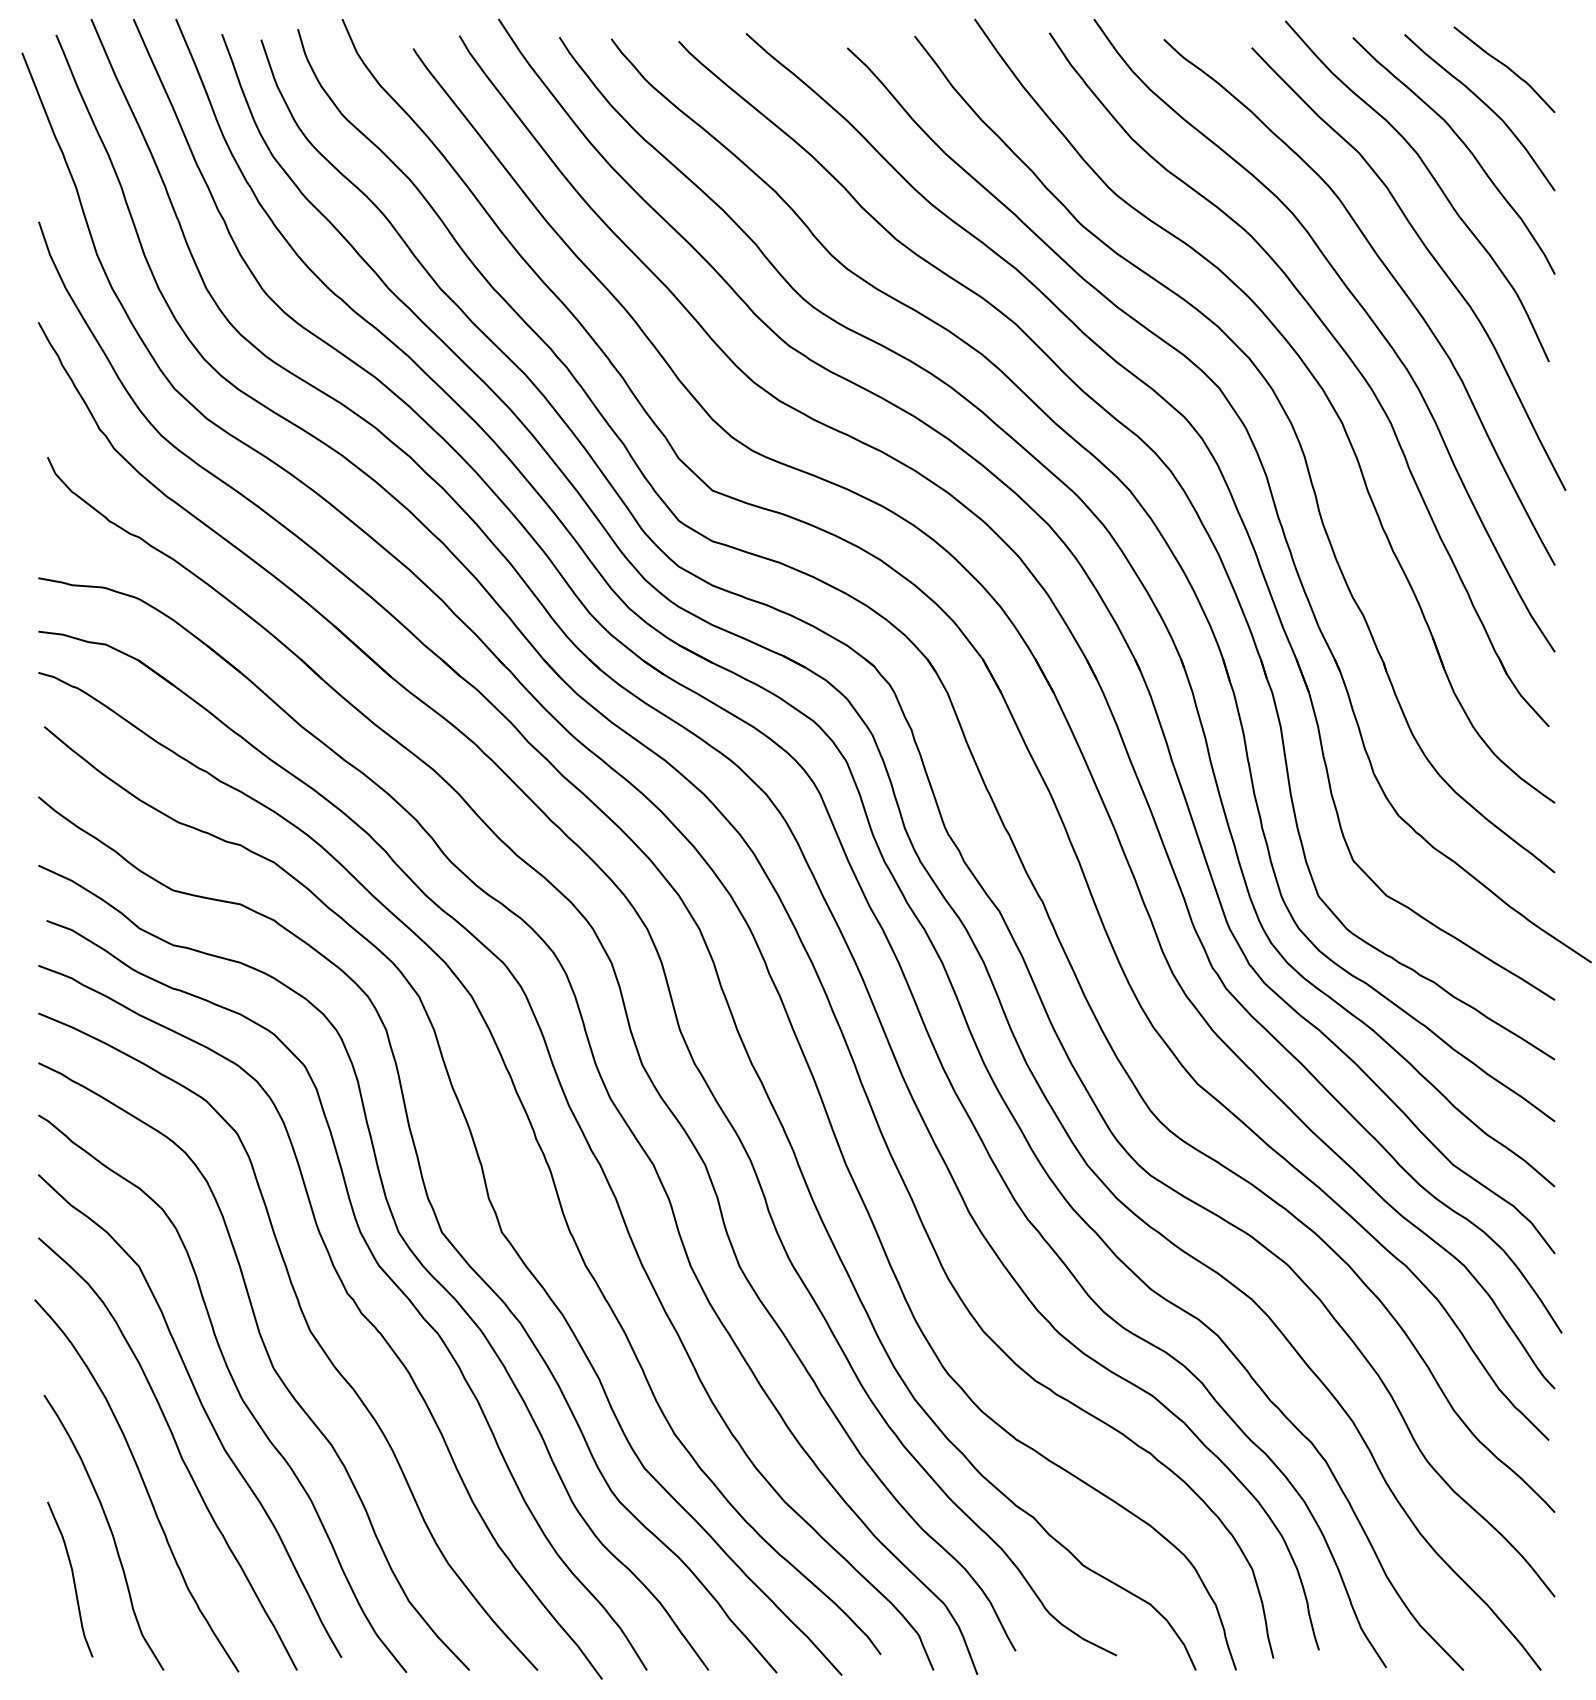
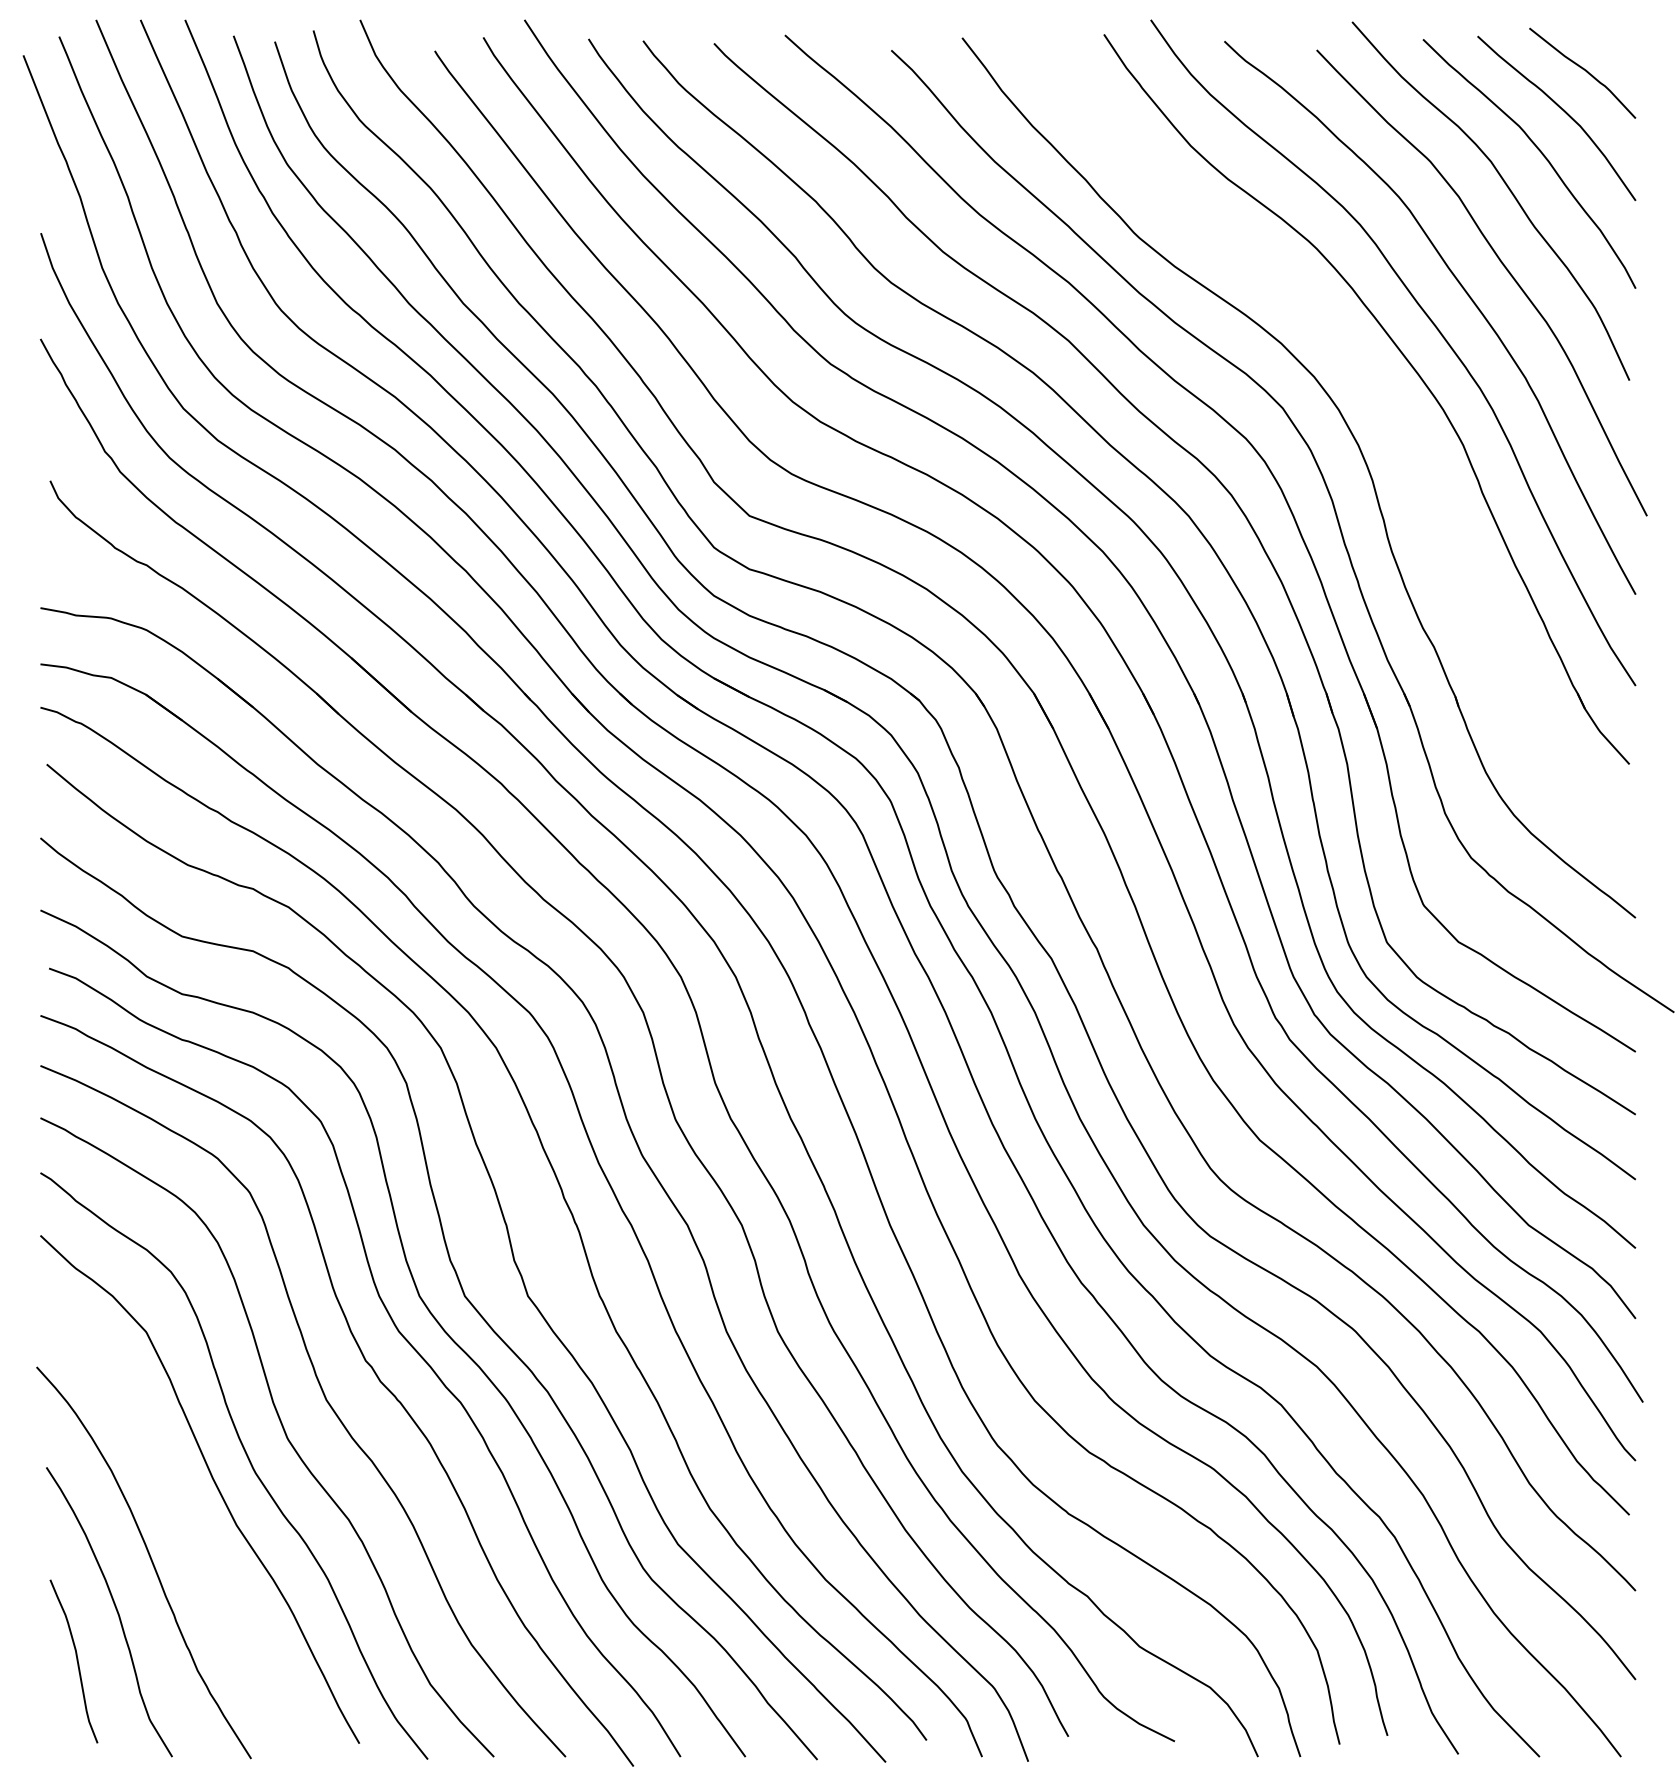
part: (1310, 374) -> (1378, 393), removed
curve: (177, 1450) -> (186, 1525), removed

